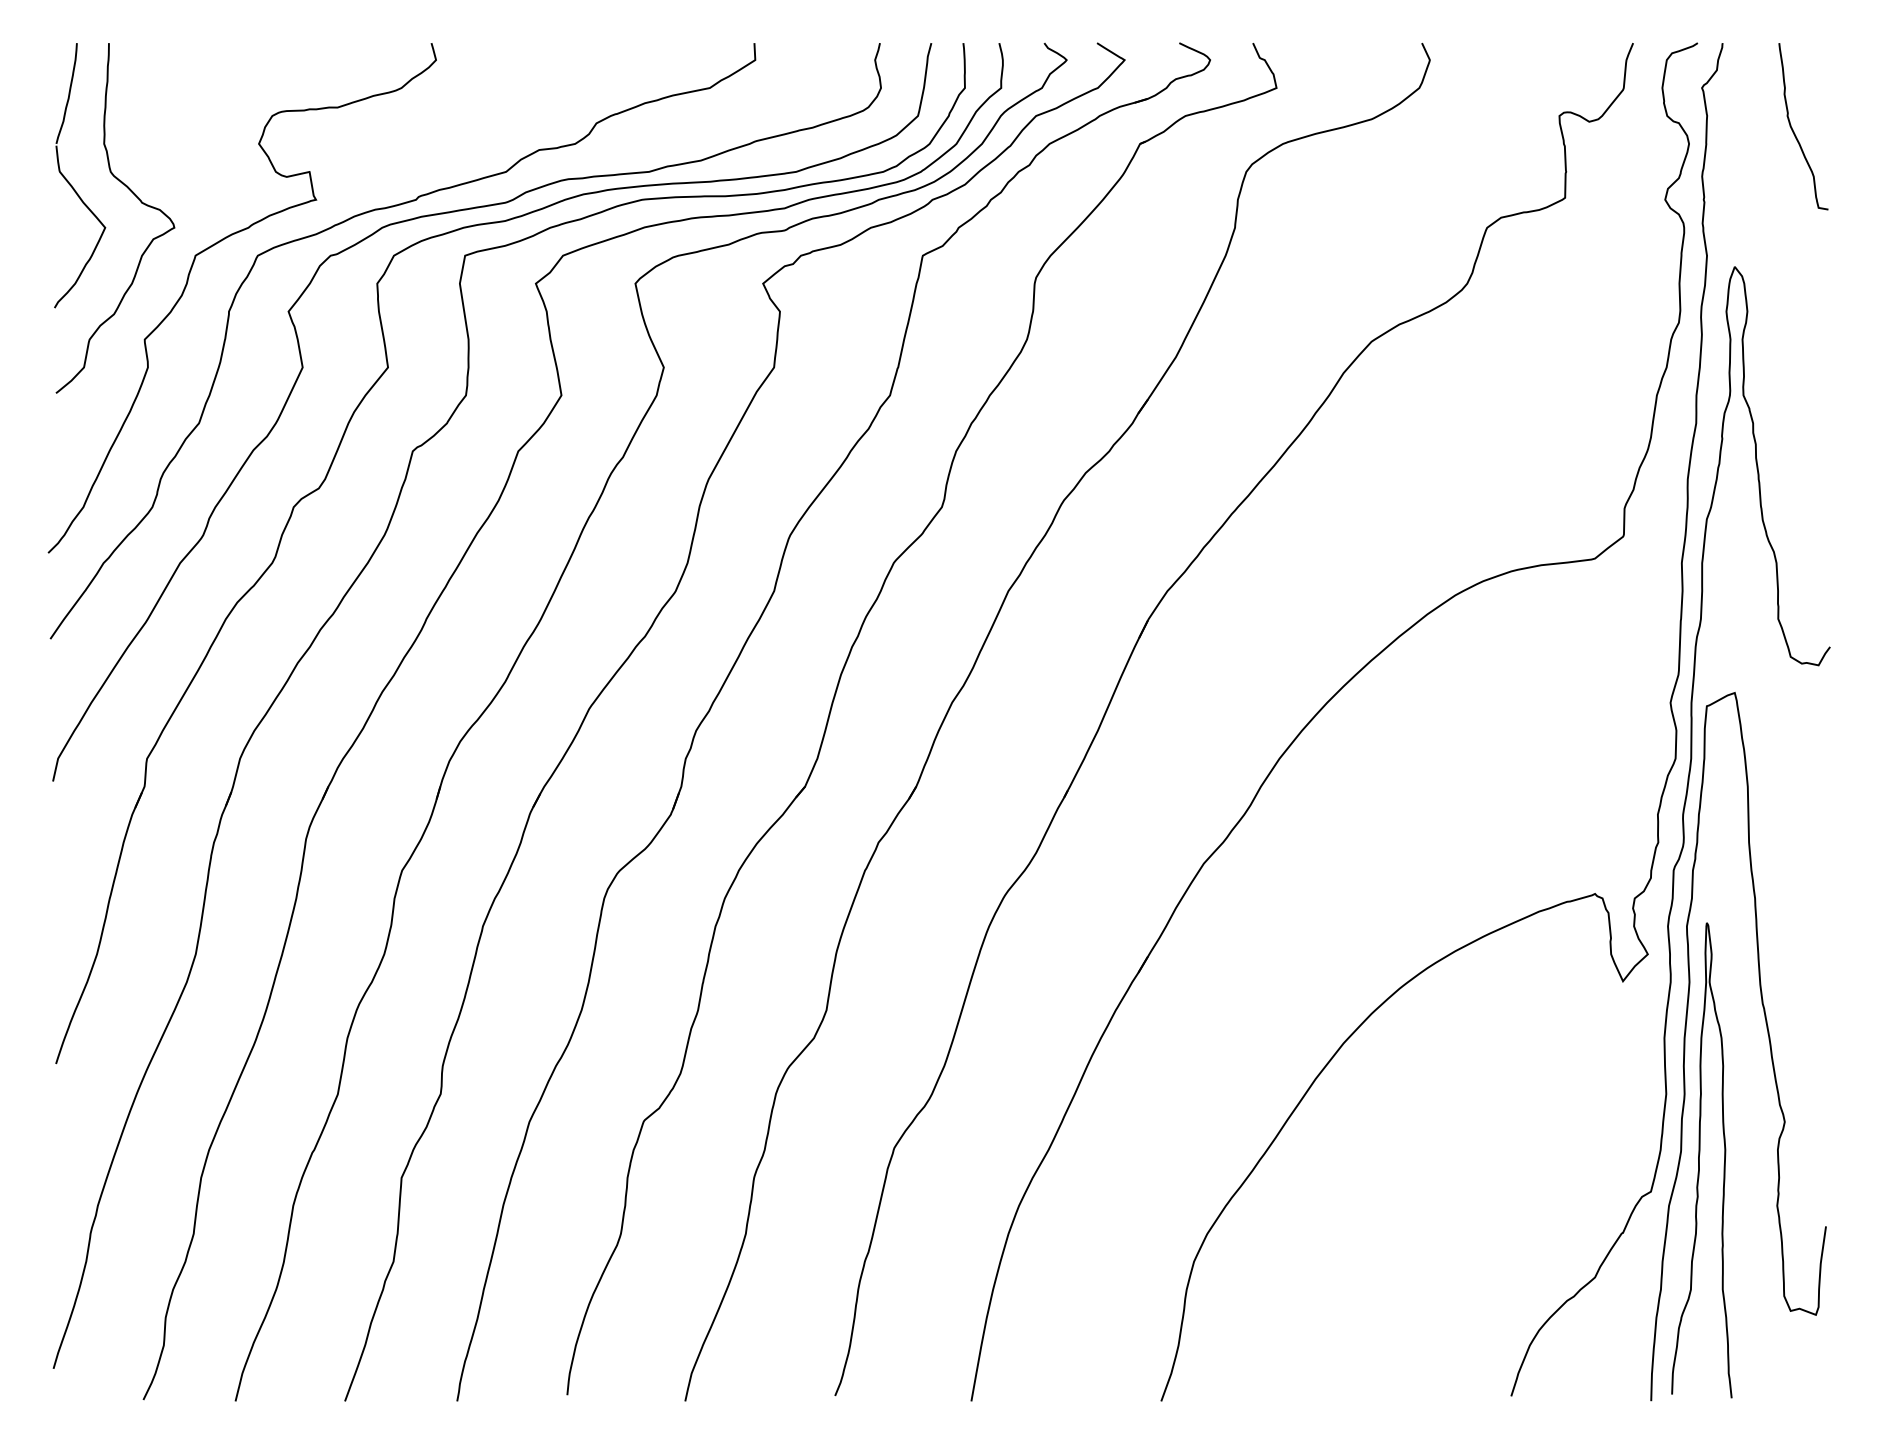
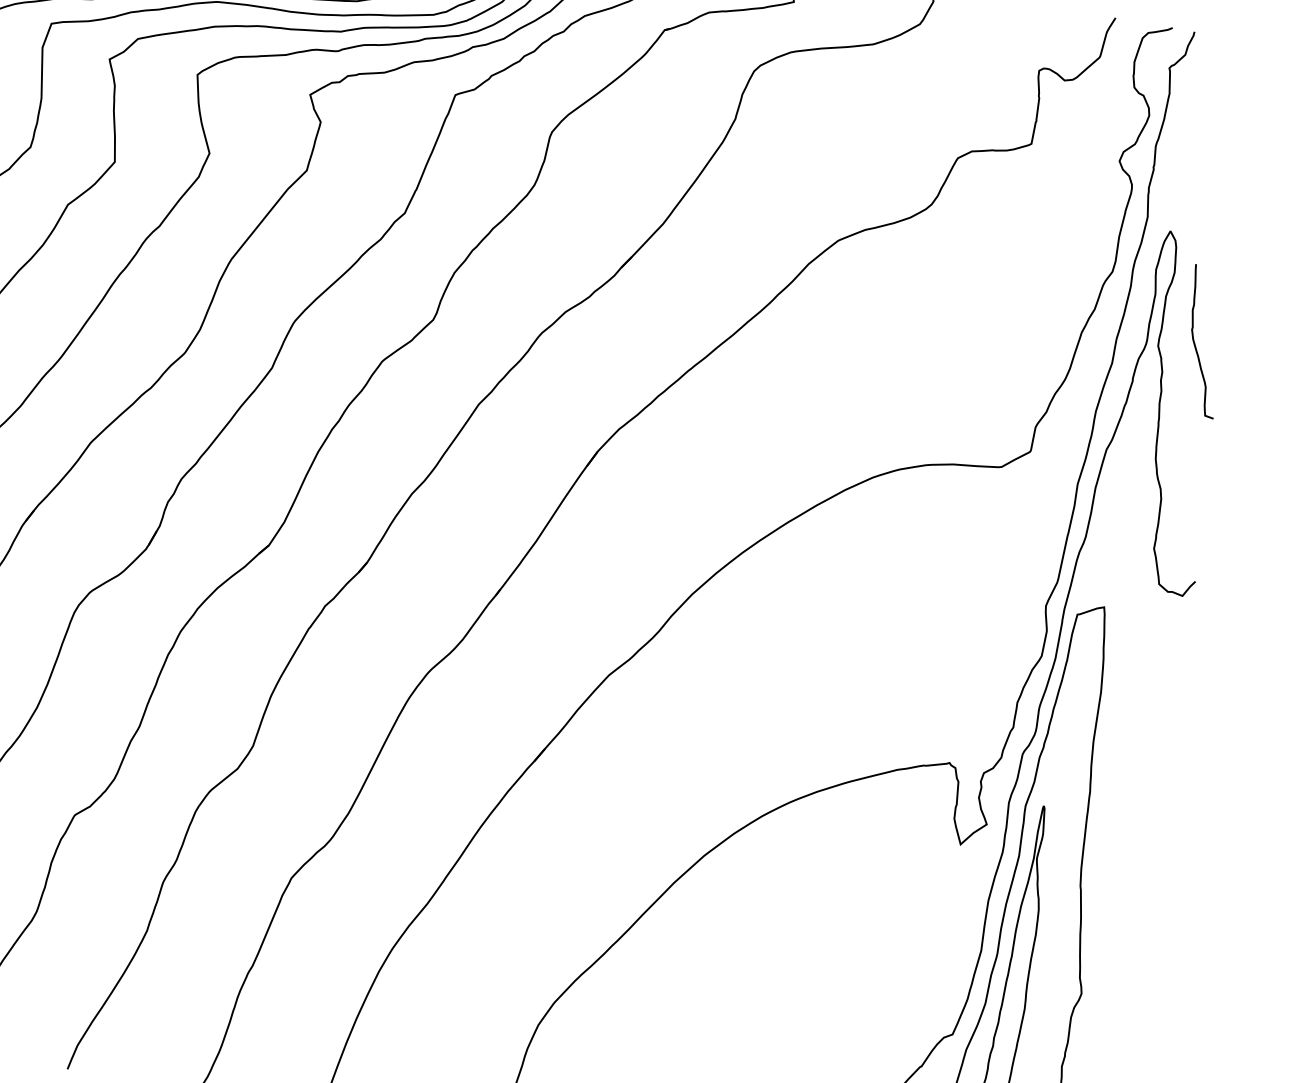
curve: (1794, 131) -> (1195, 344), moved

